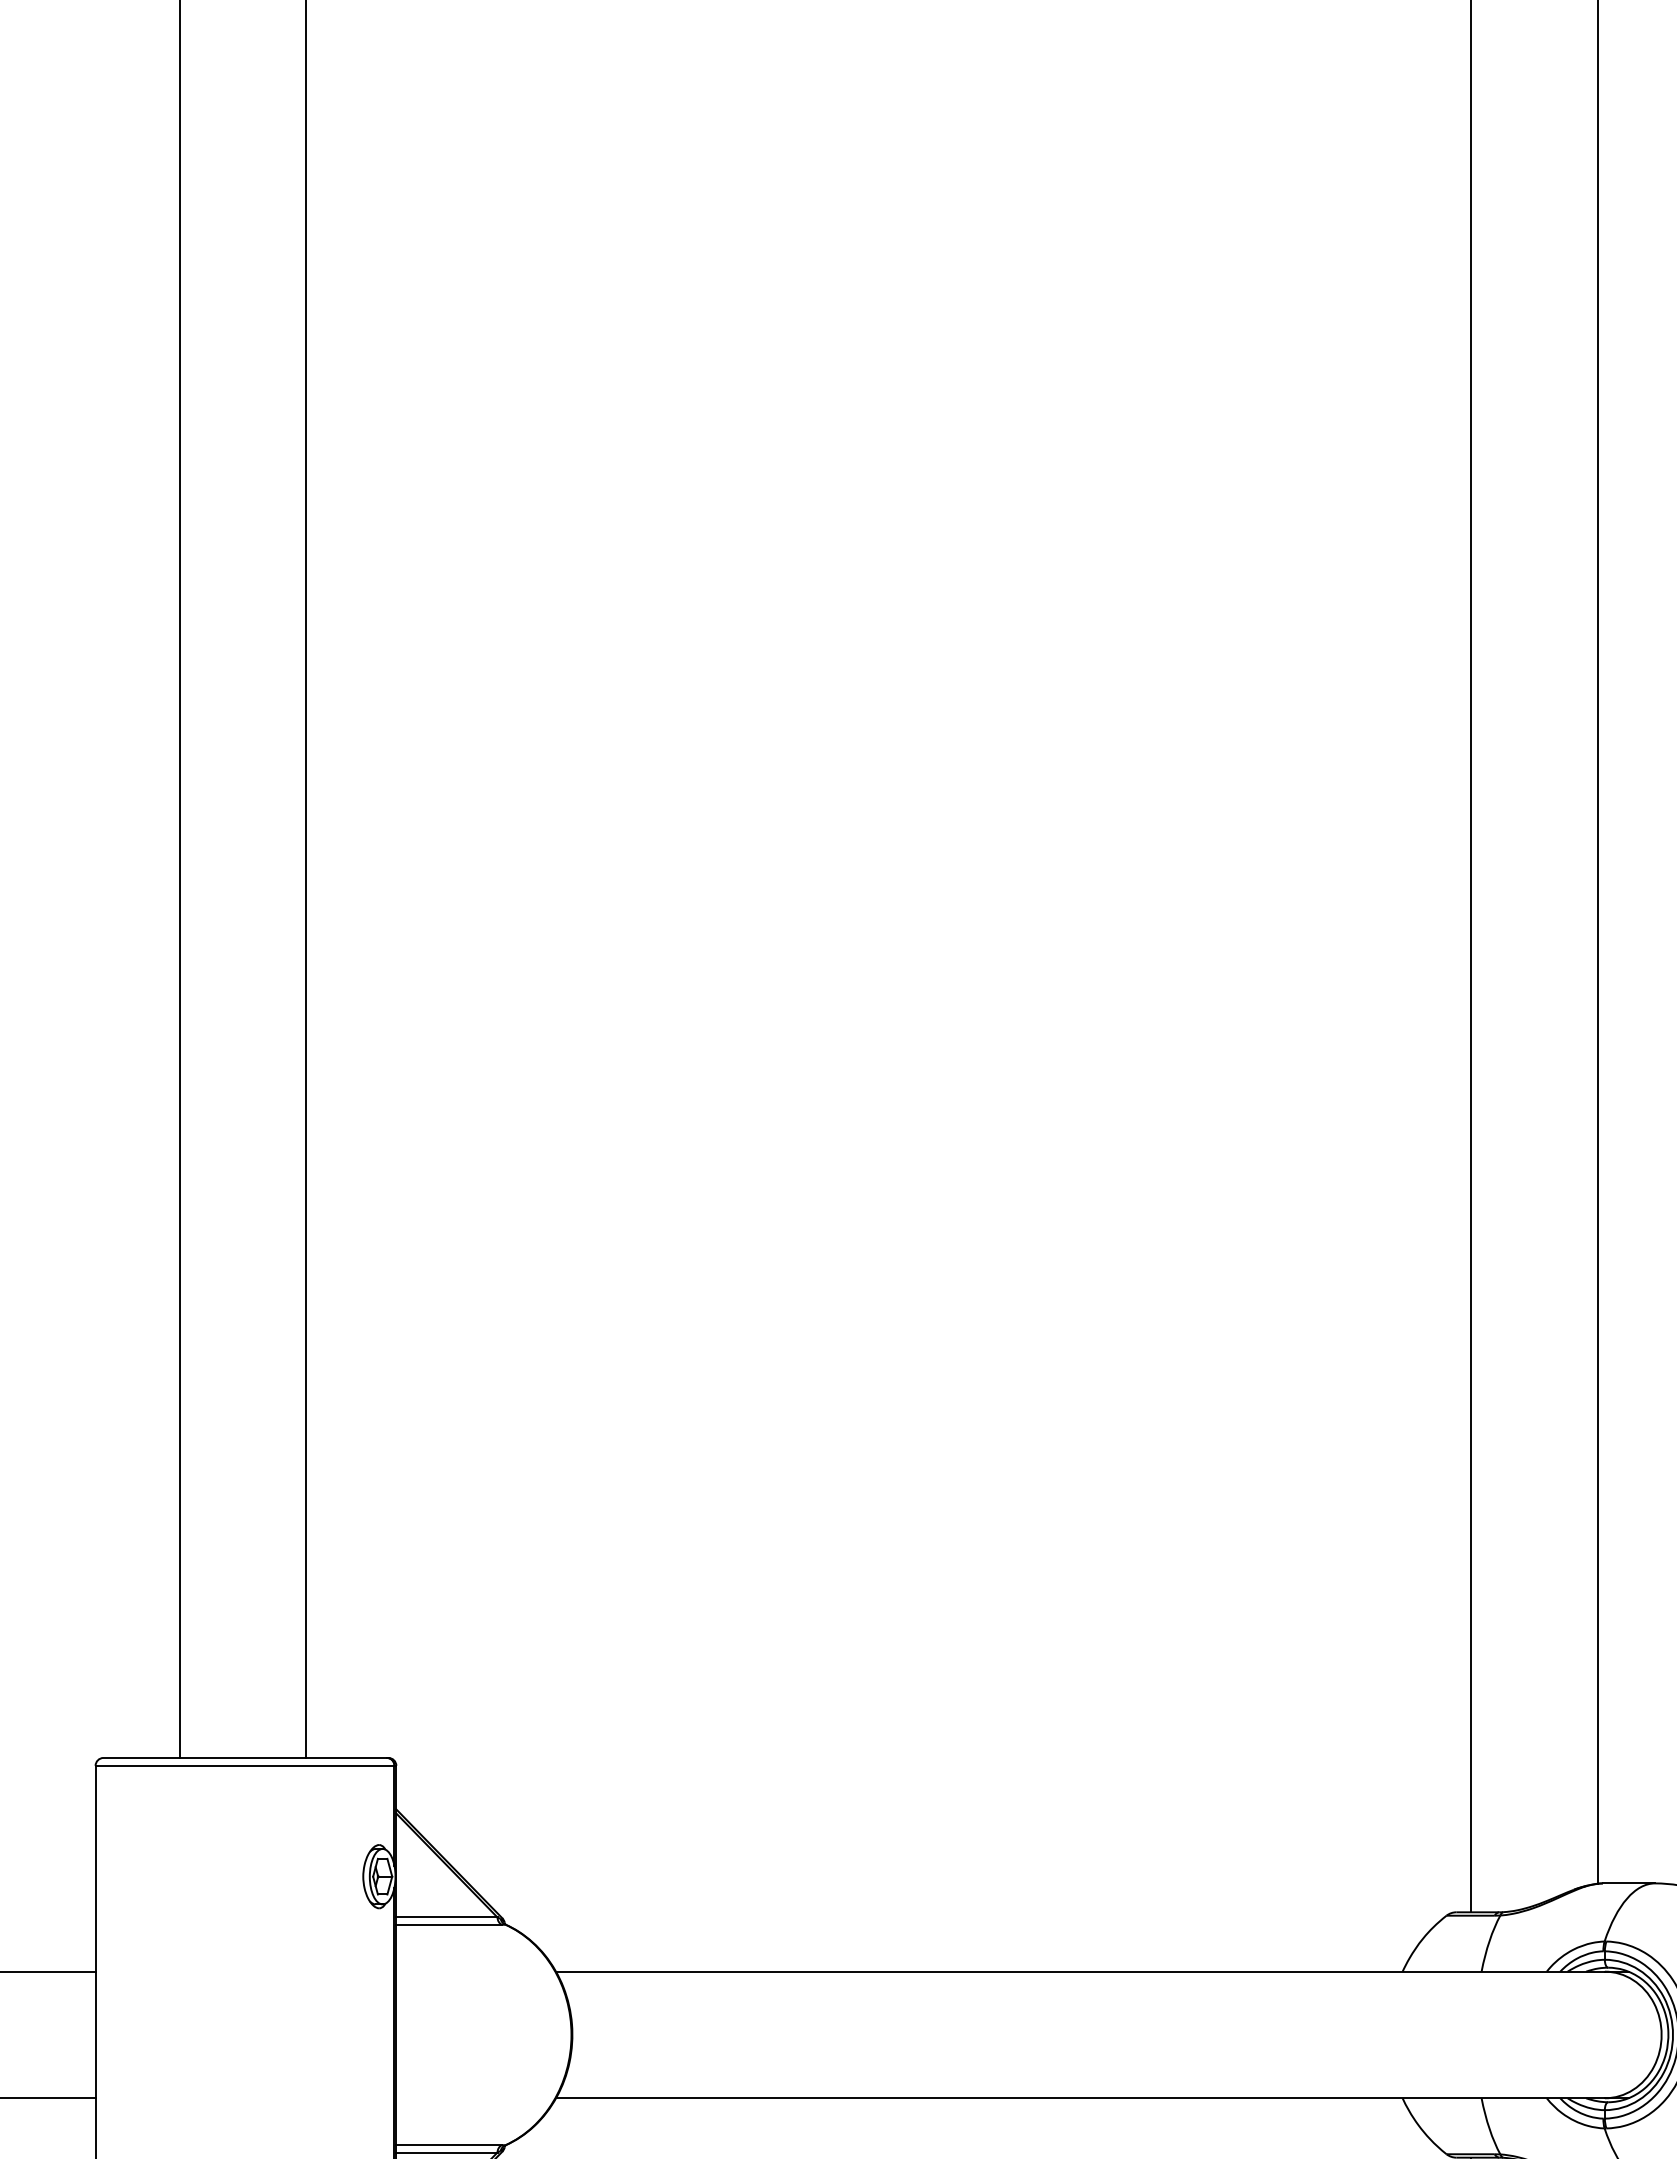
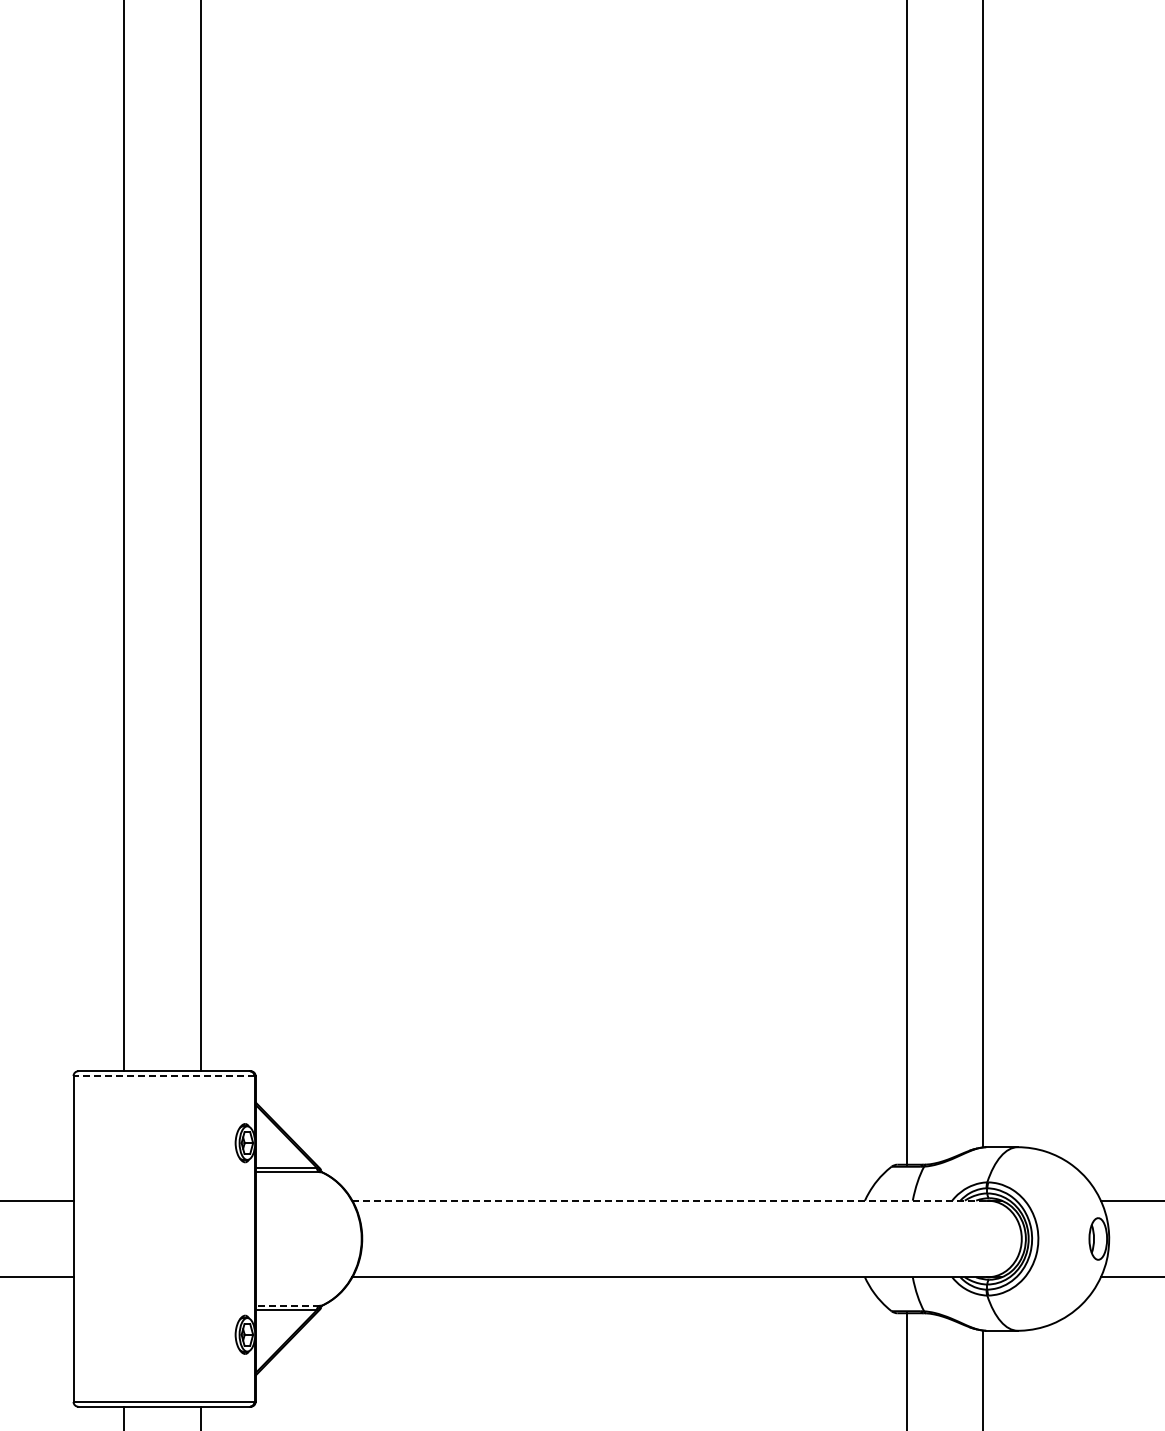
line: (244, 1766) -> (163, 1076), solid -> dashed
line: (1079, 1971) -> (669, 1200), solid -> dashed
line: (448, 2144) -> (287, 1305), solid -> dashed

